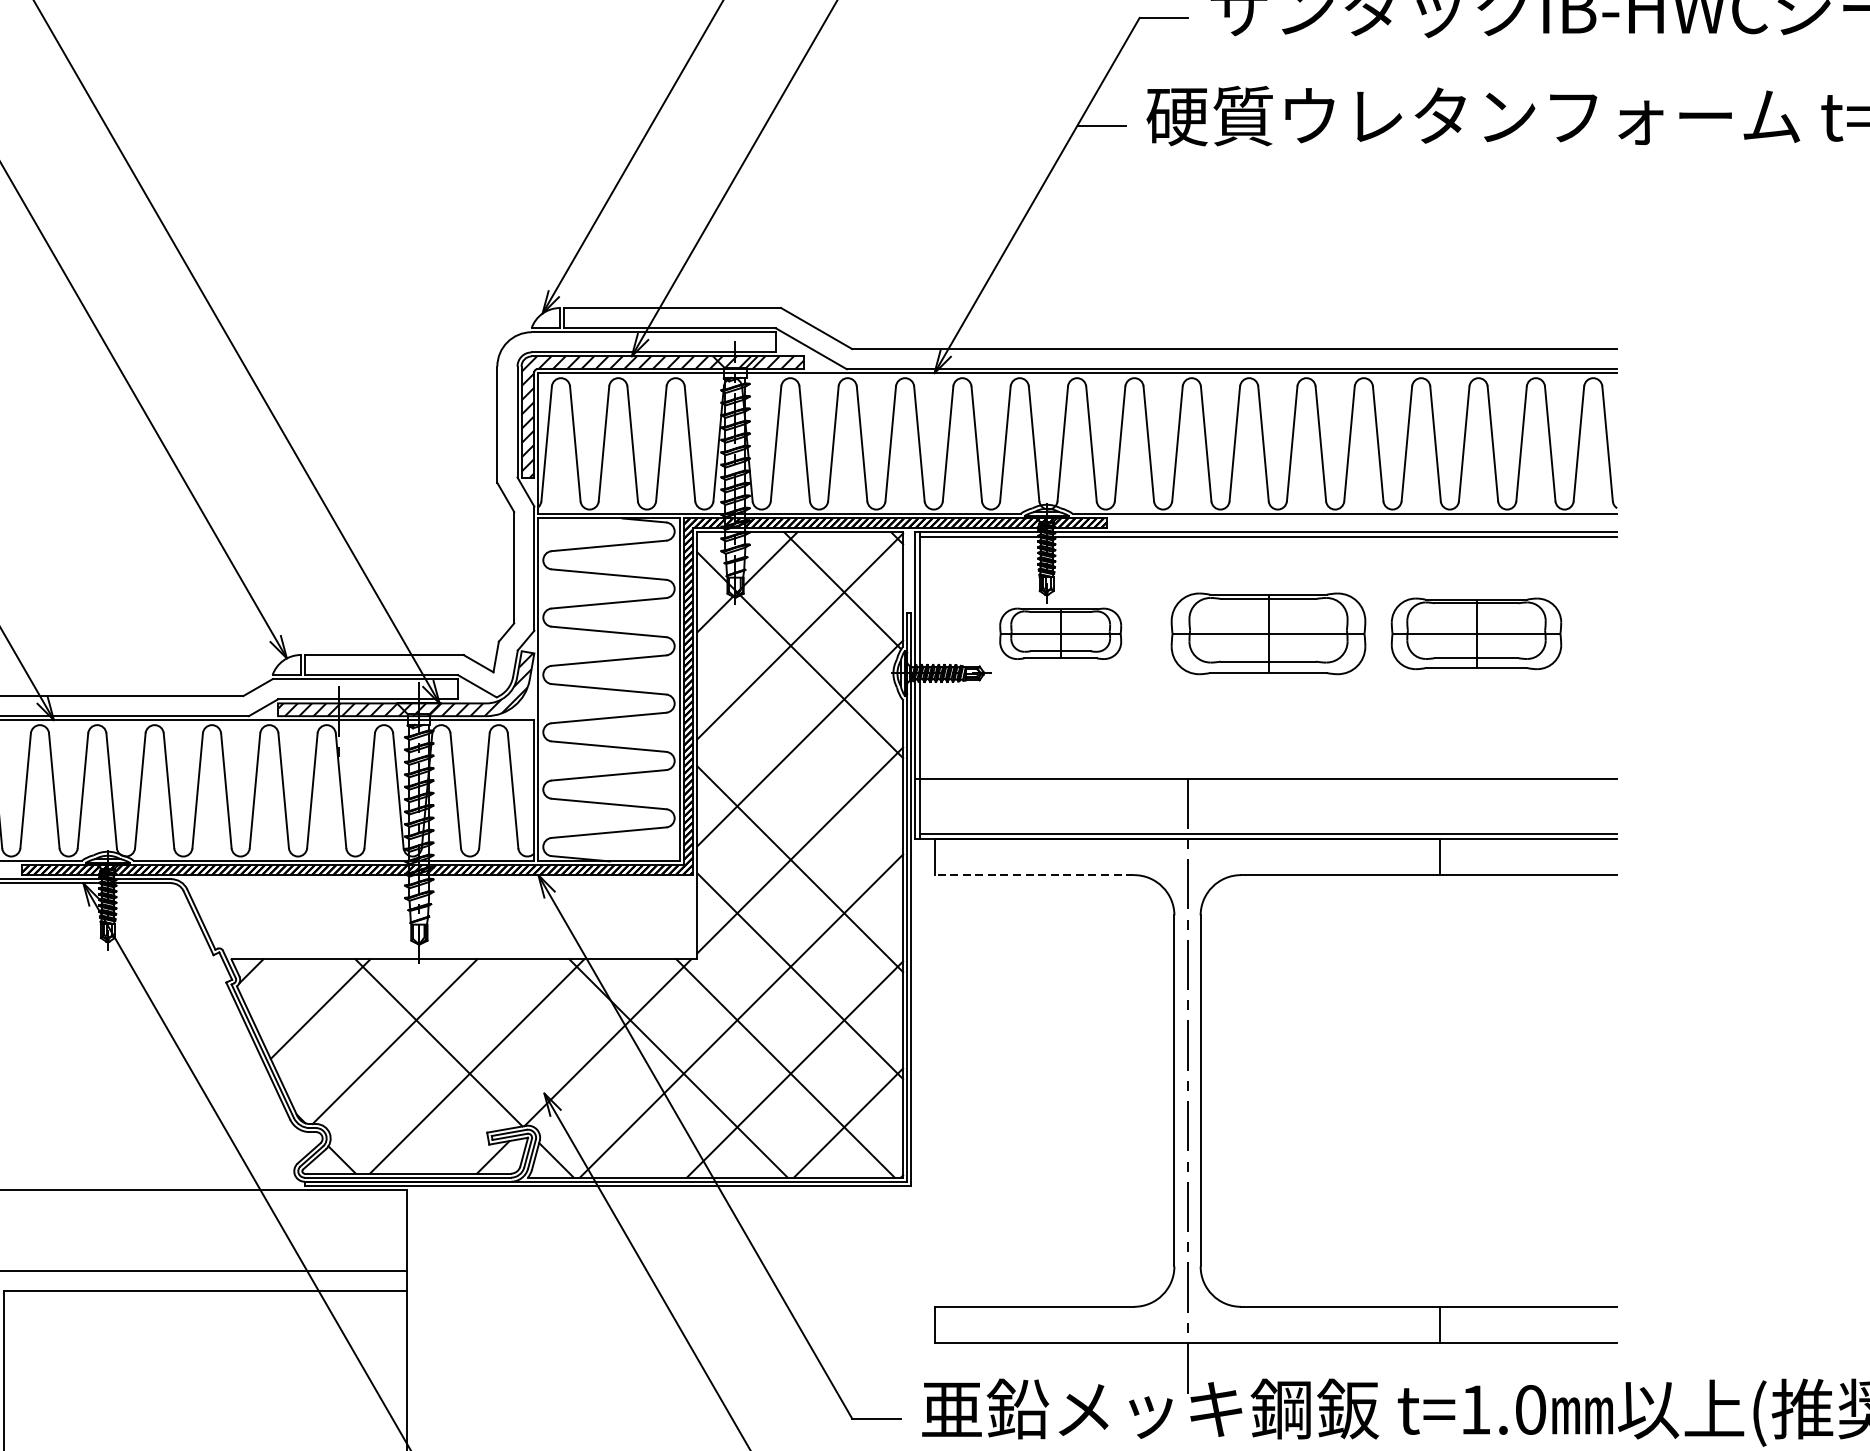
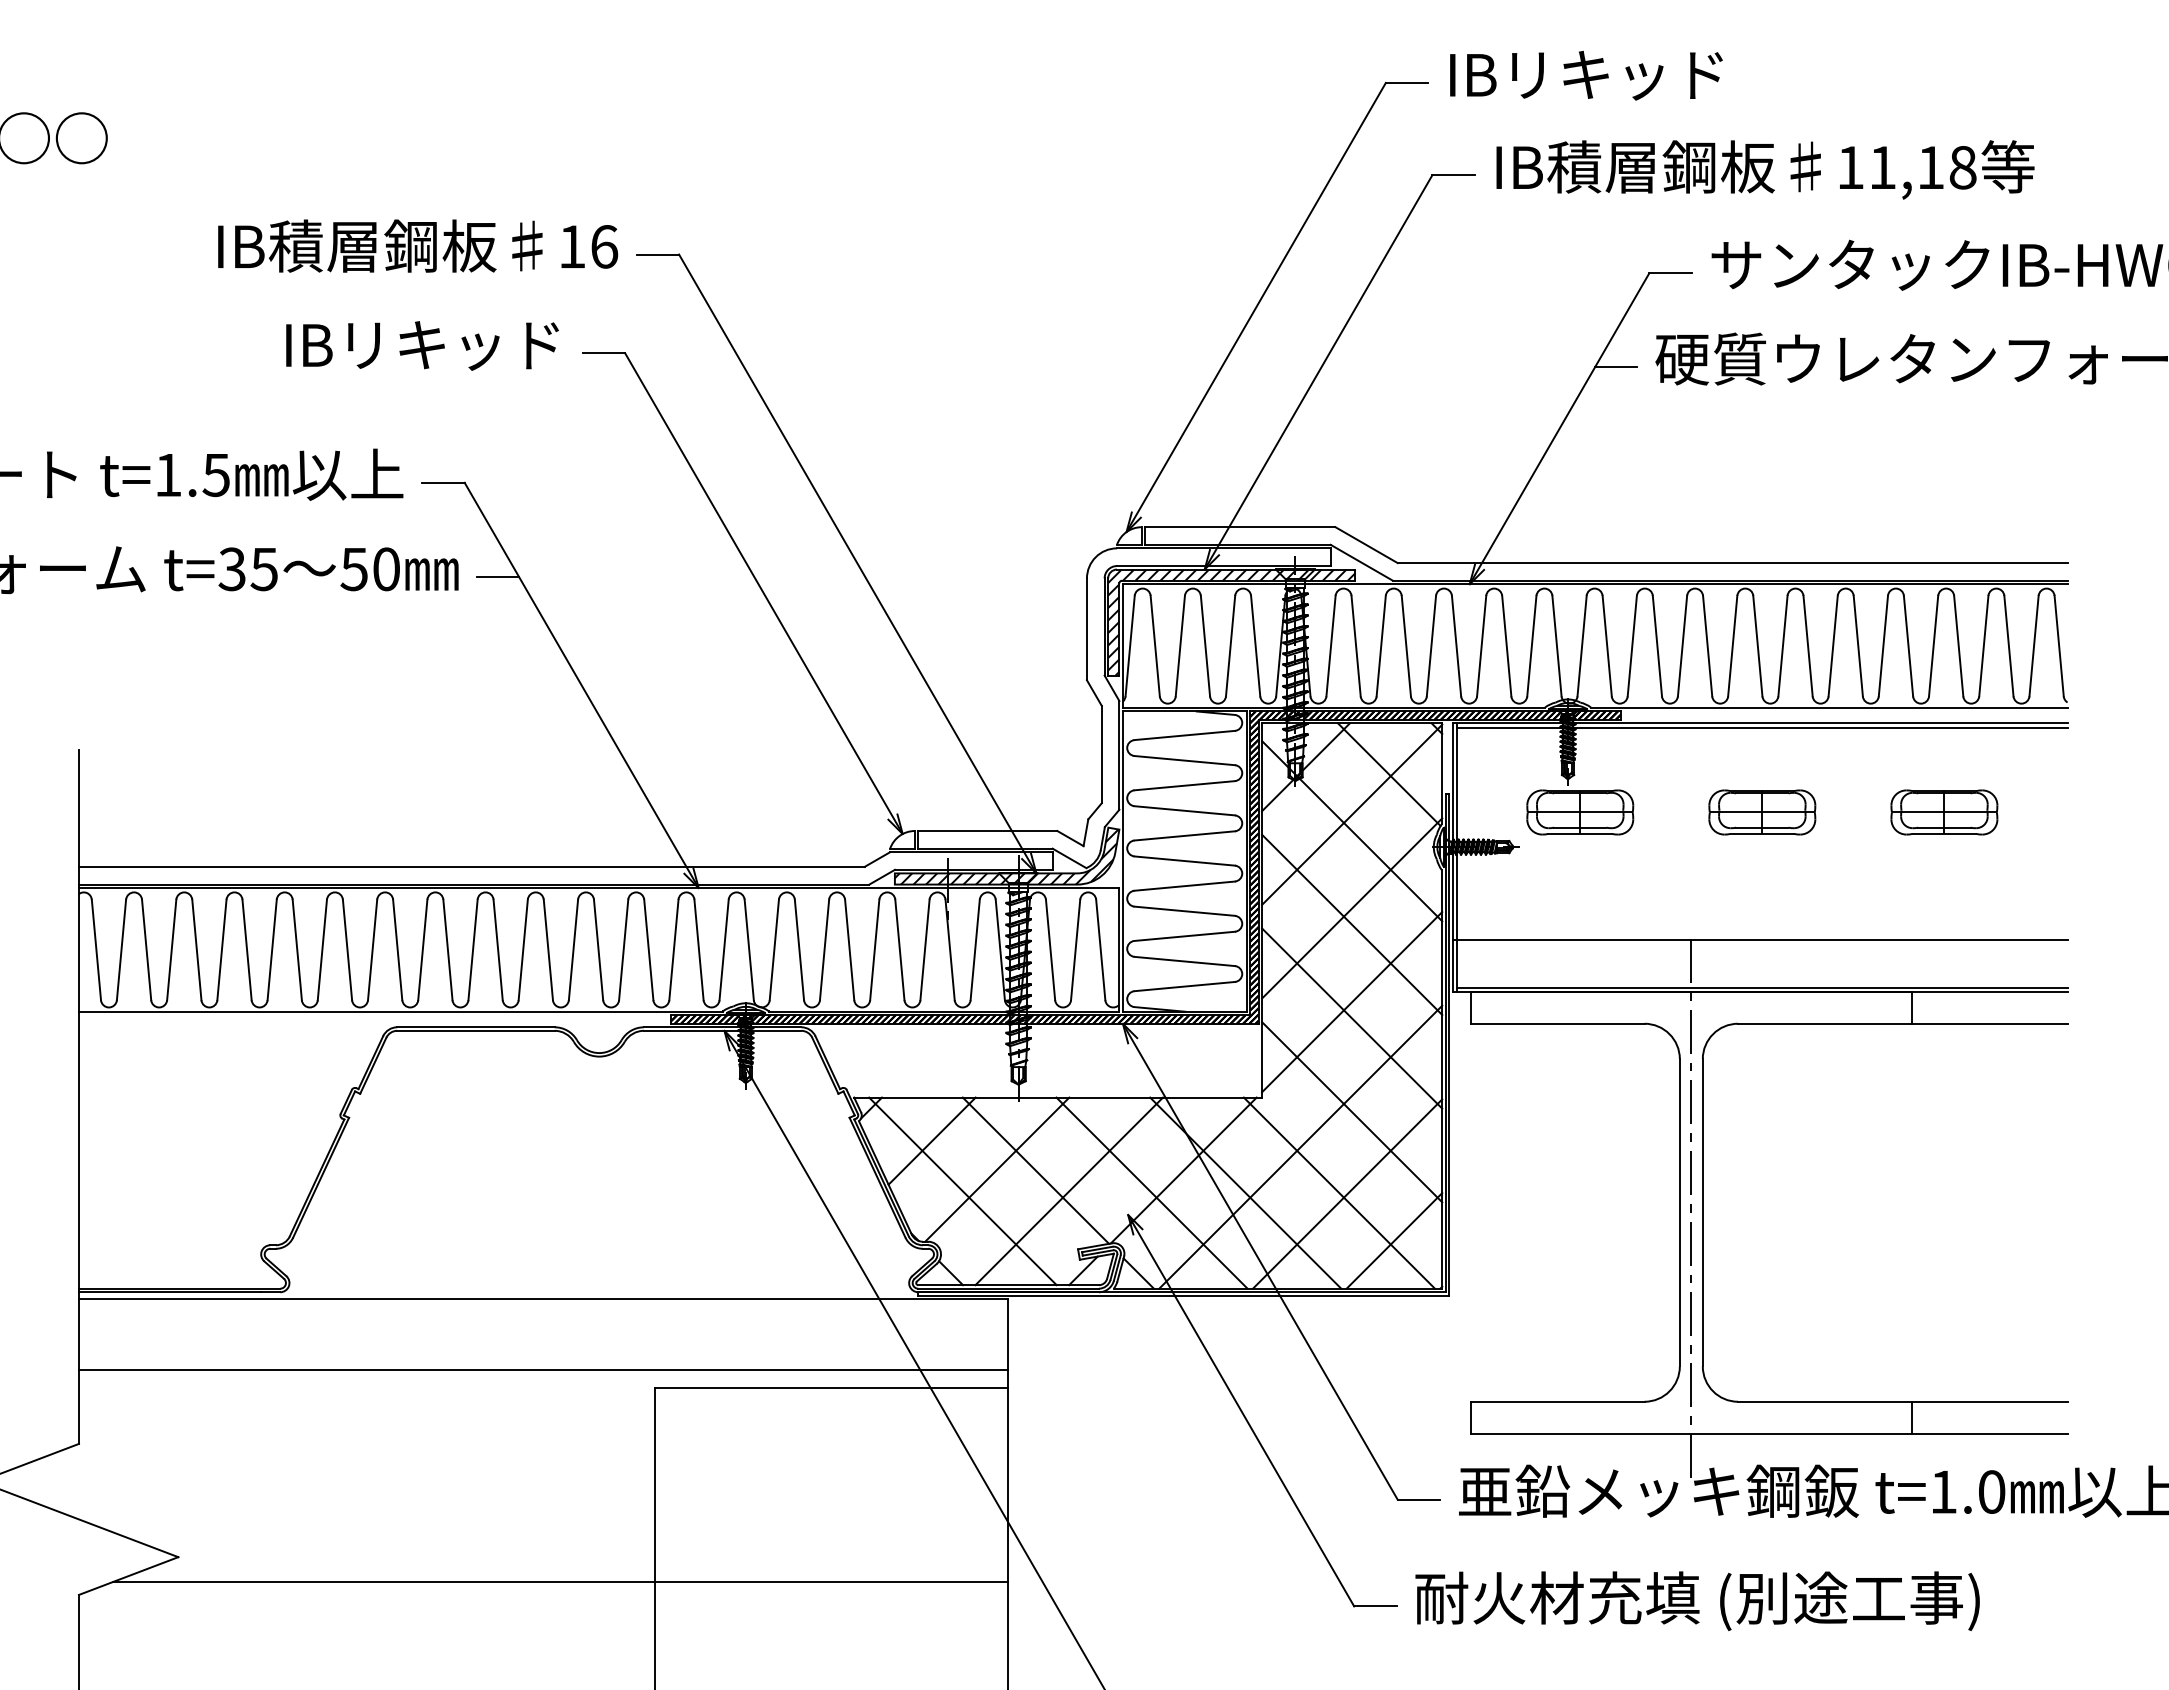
part: (1268, 633) -> (1762, 812), size x0.62
part: (1476, 633) -> (1944, 812), size x0.71
line: (800, 761) -> (1352, 924), added
line: (1034, 874) -> (1557, 1023), dashed -> solid
line: (355, 1066) -> (962, 1191), added
line: (571, 1067) -> (1151, 1192), added

